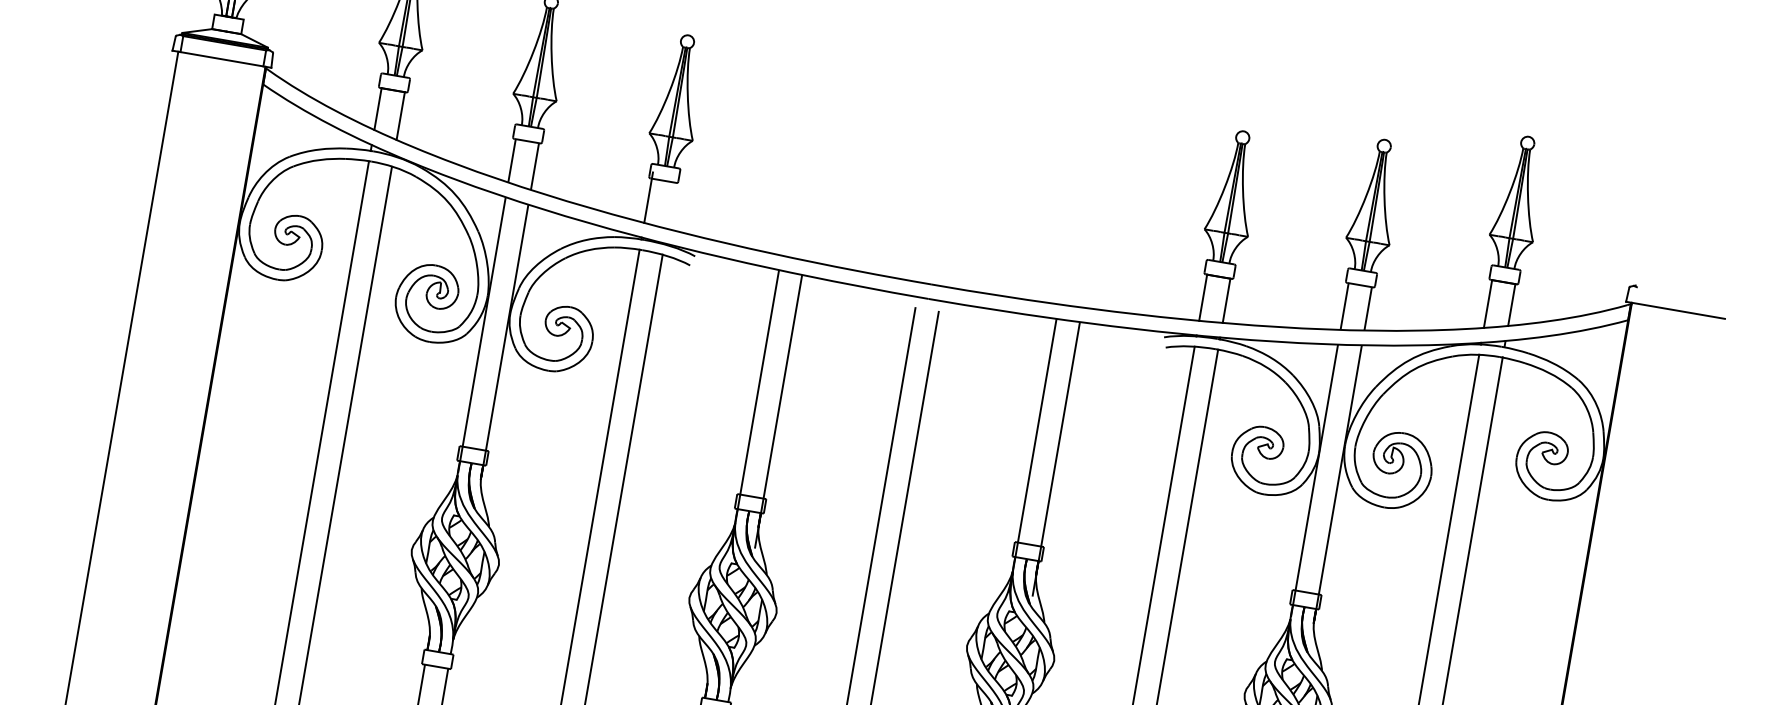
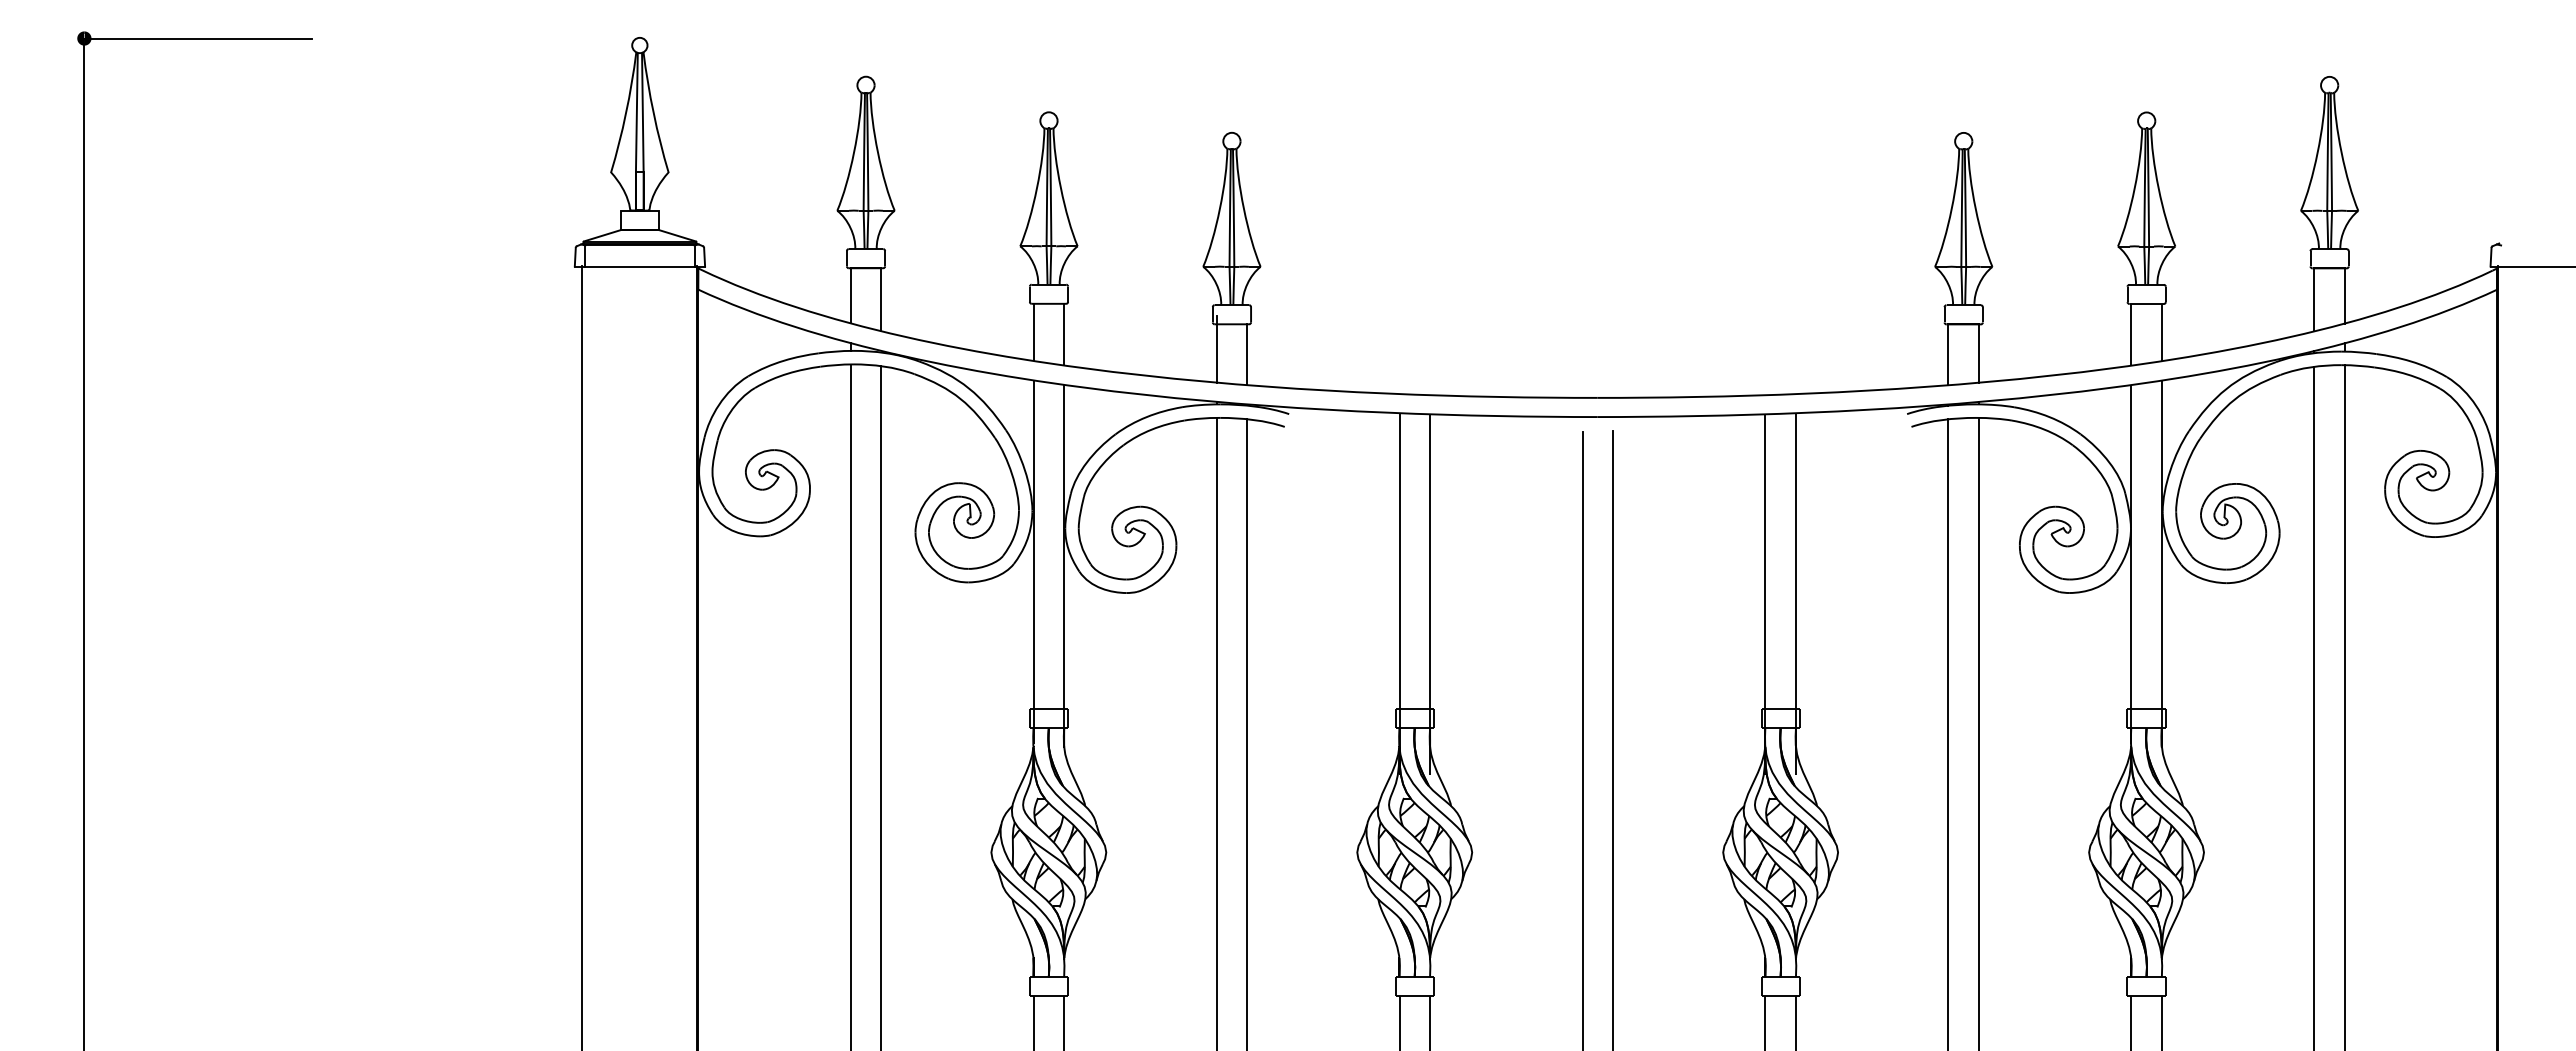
line: (671, 205) -> (1247, 354), added

